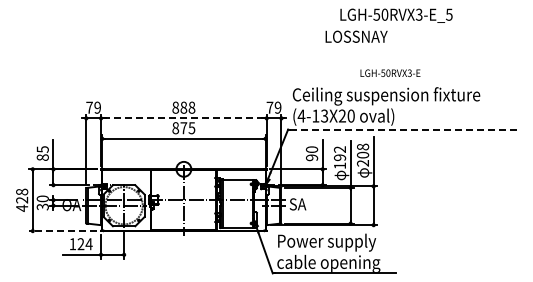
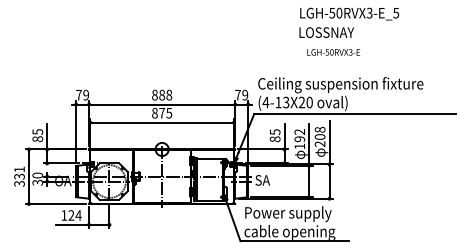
text: (356, 36) -> (326, 32), moved
text: (390, 72) -> (333, 51), moved
line: (183, 118) -> (161, 104), dashed -> solid
line: (404, 129) -> (356, 114), dashed -> solid
text: (311, 153) -> (274, 135), 90 -> 85
text: (22, 200) -> (19, 176), 428 -> 331
line: (62, 231) -> (55, 204), dashed -> solid

